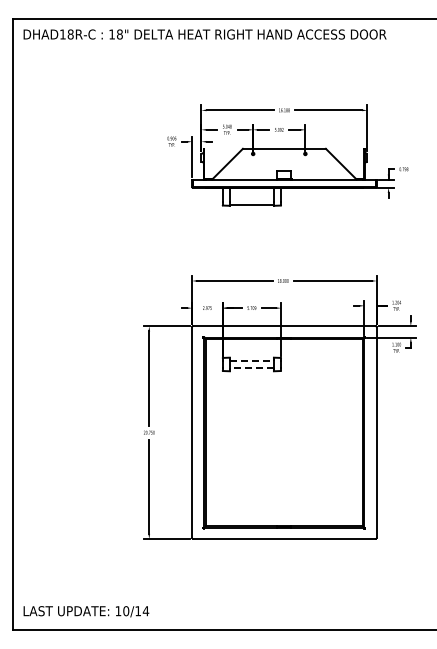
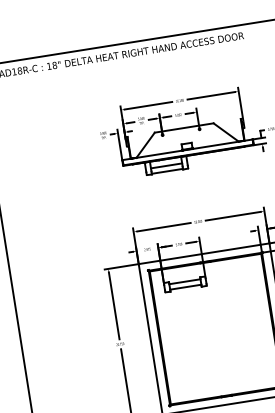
line: (251, 197) -> (166, 166), added
line: (252, 360) -> (185, 281), dashed -> solid
line: (251, 368) -> (185, 287), dashed -> solid

